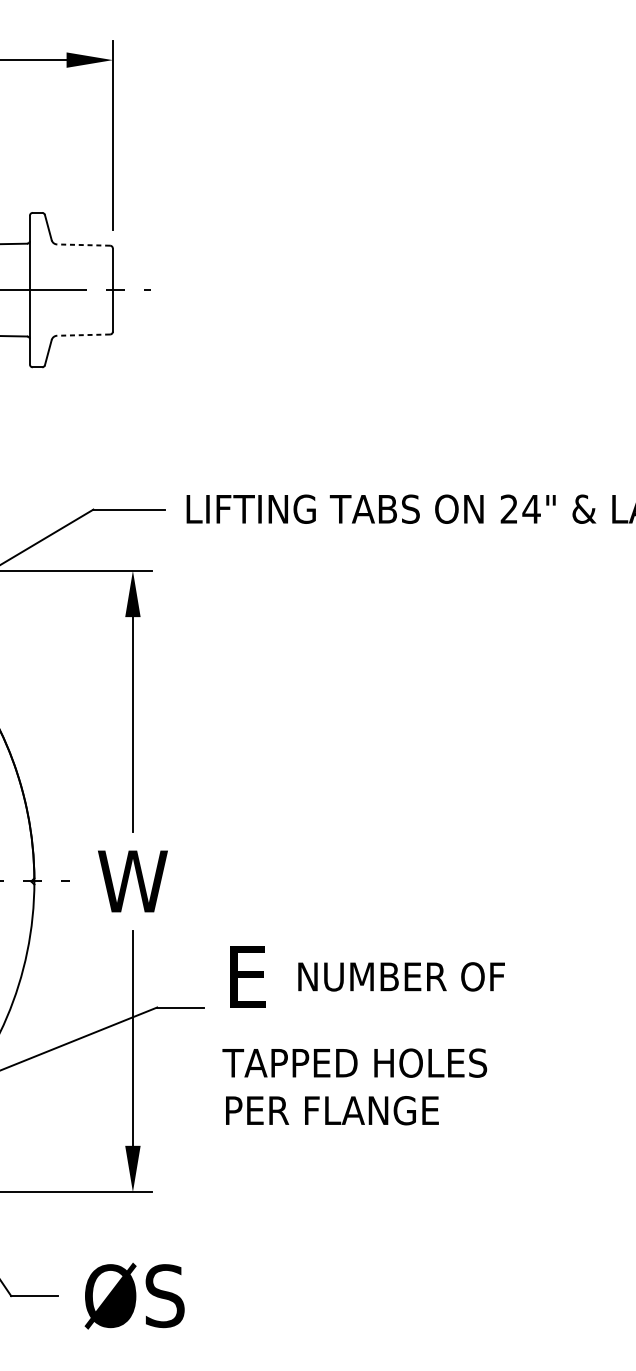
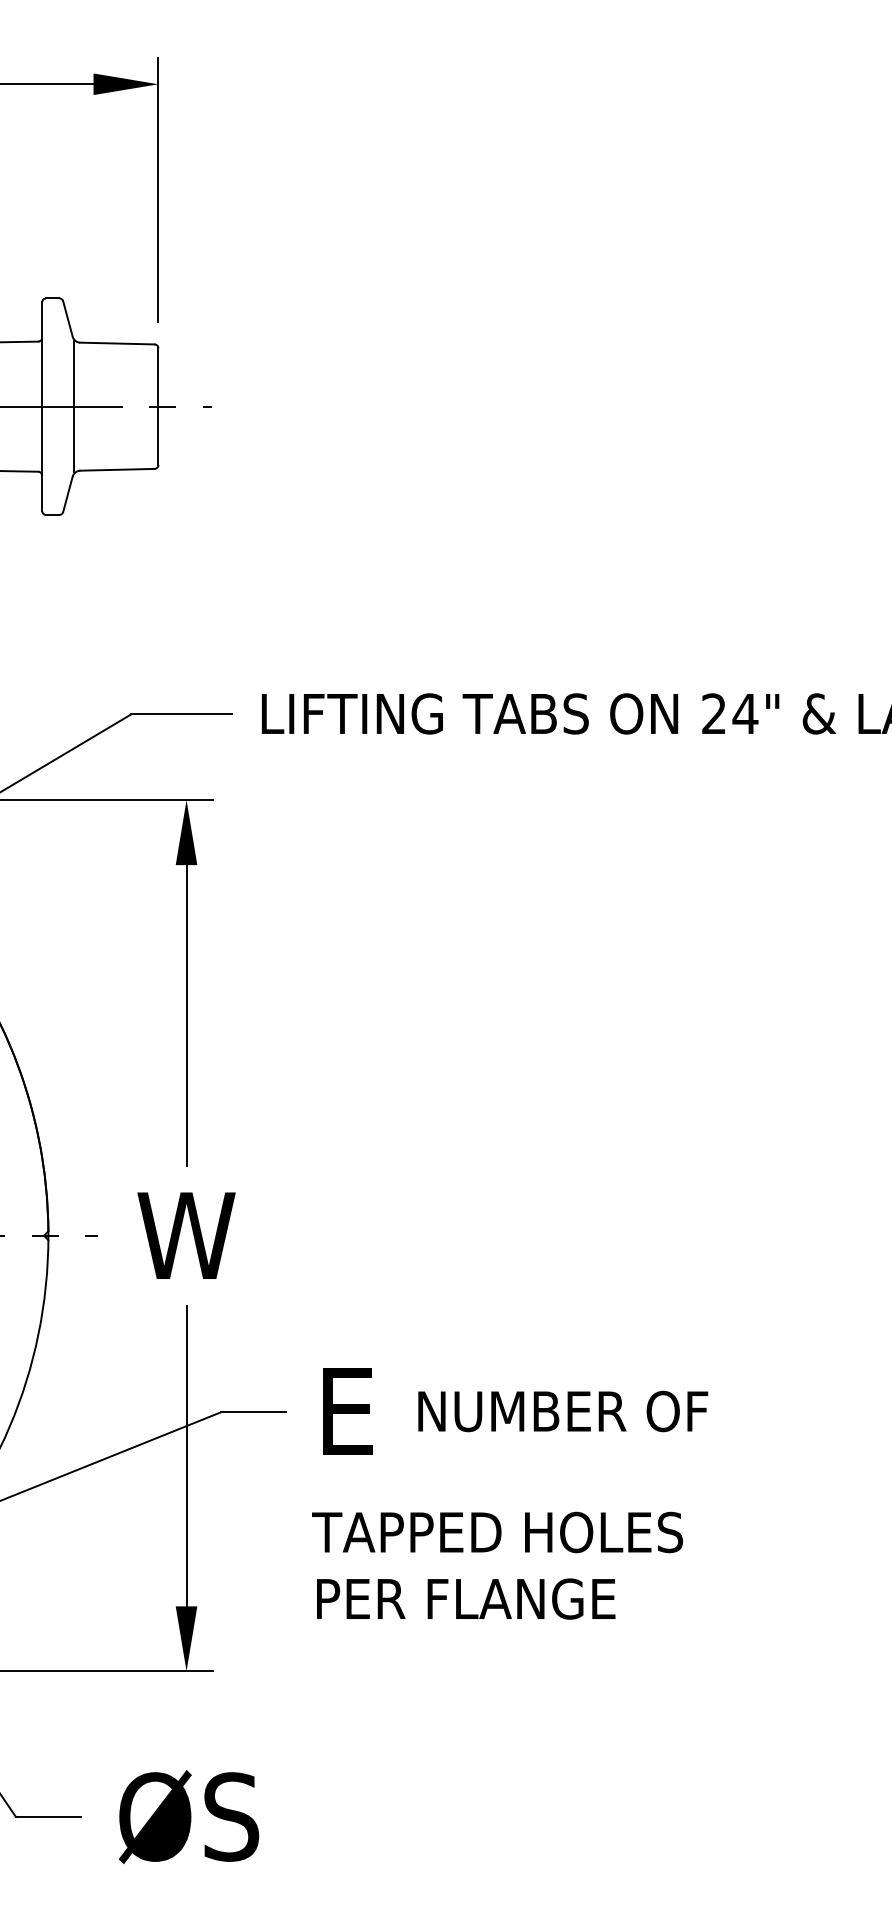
line: (82, 245) -> (116, 343), dashed -> solid
line: (53, 289) -> (74, 406), added
line: (82, 334) -> (116, 469), dashed -> solid
text: (364, 1035) -> (510, 1493), moved

